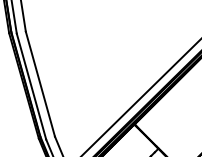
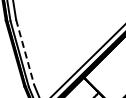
line: (40, 84) -> (25, 52), solid -> dashed

